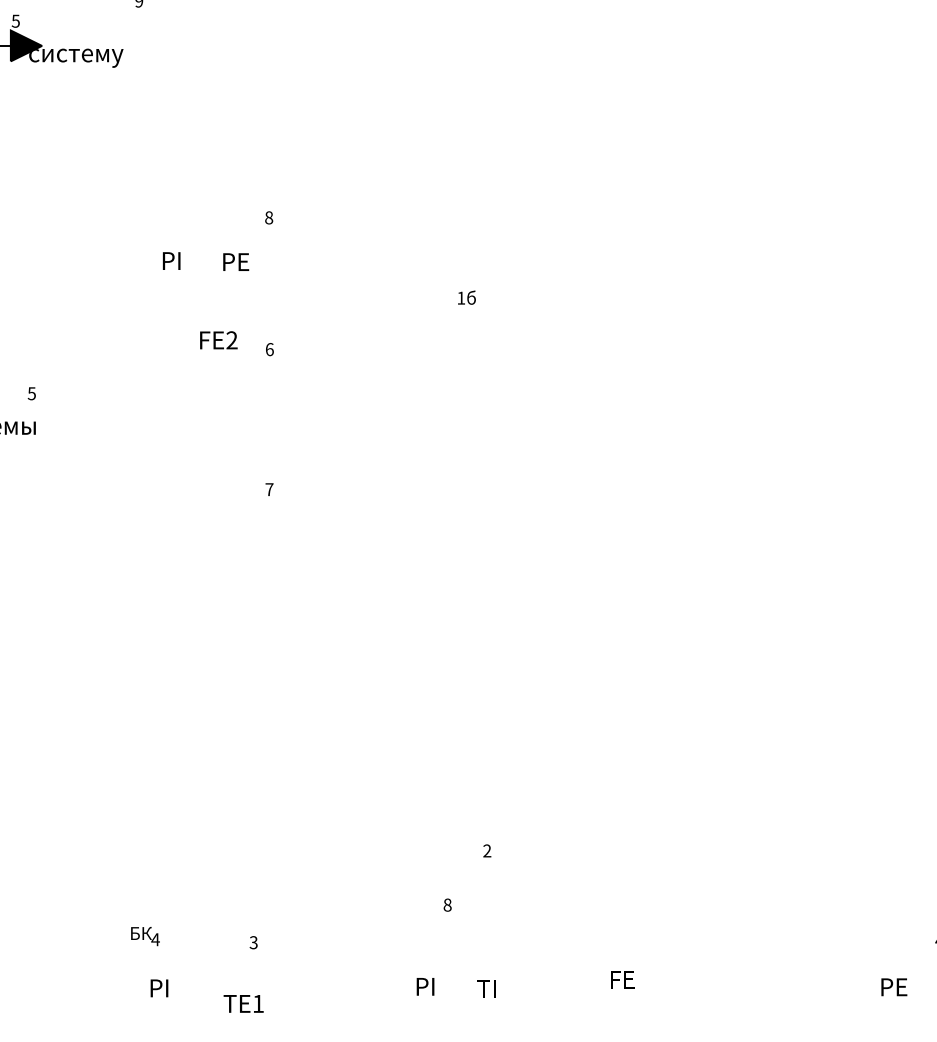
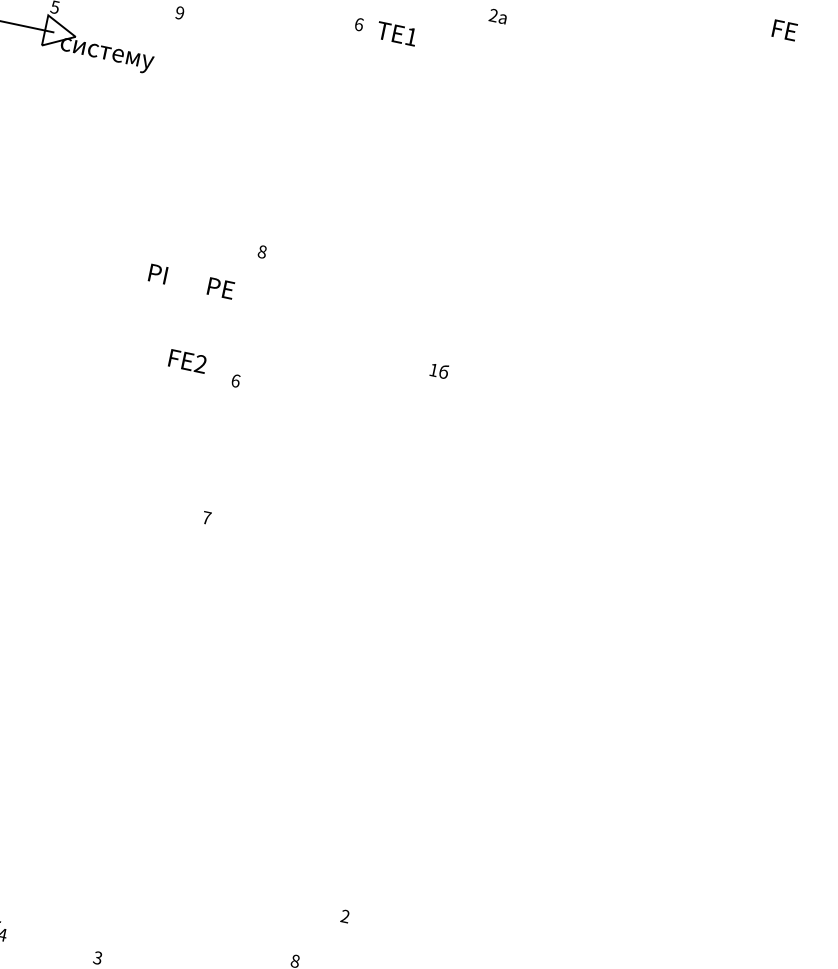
fill: (26, 45) -> (60, 33), removed

